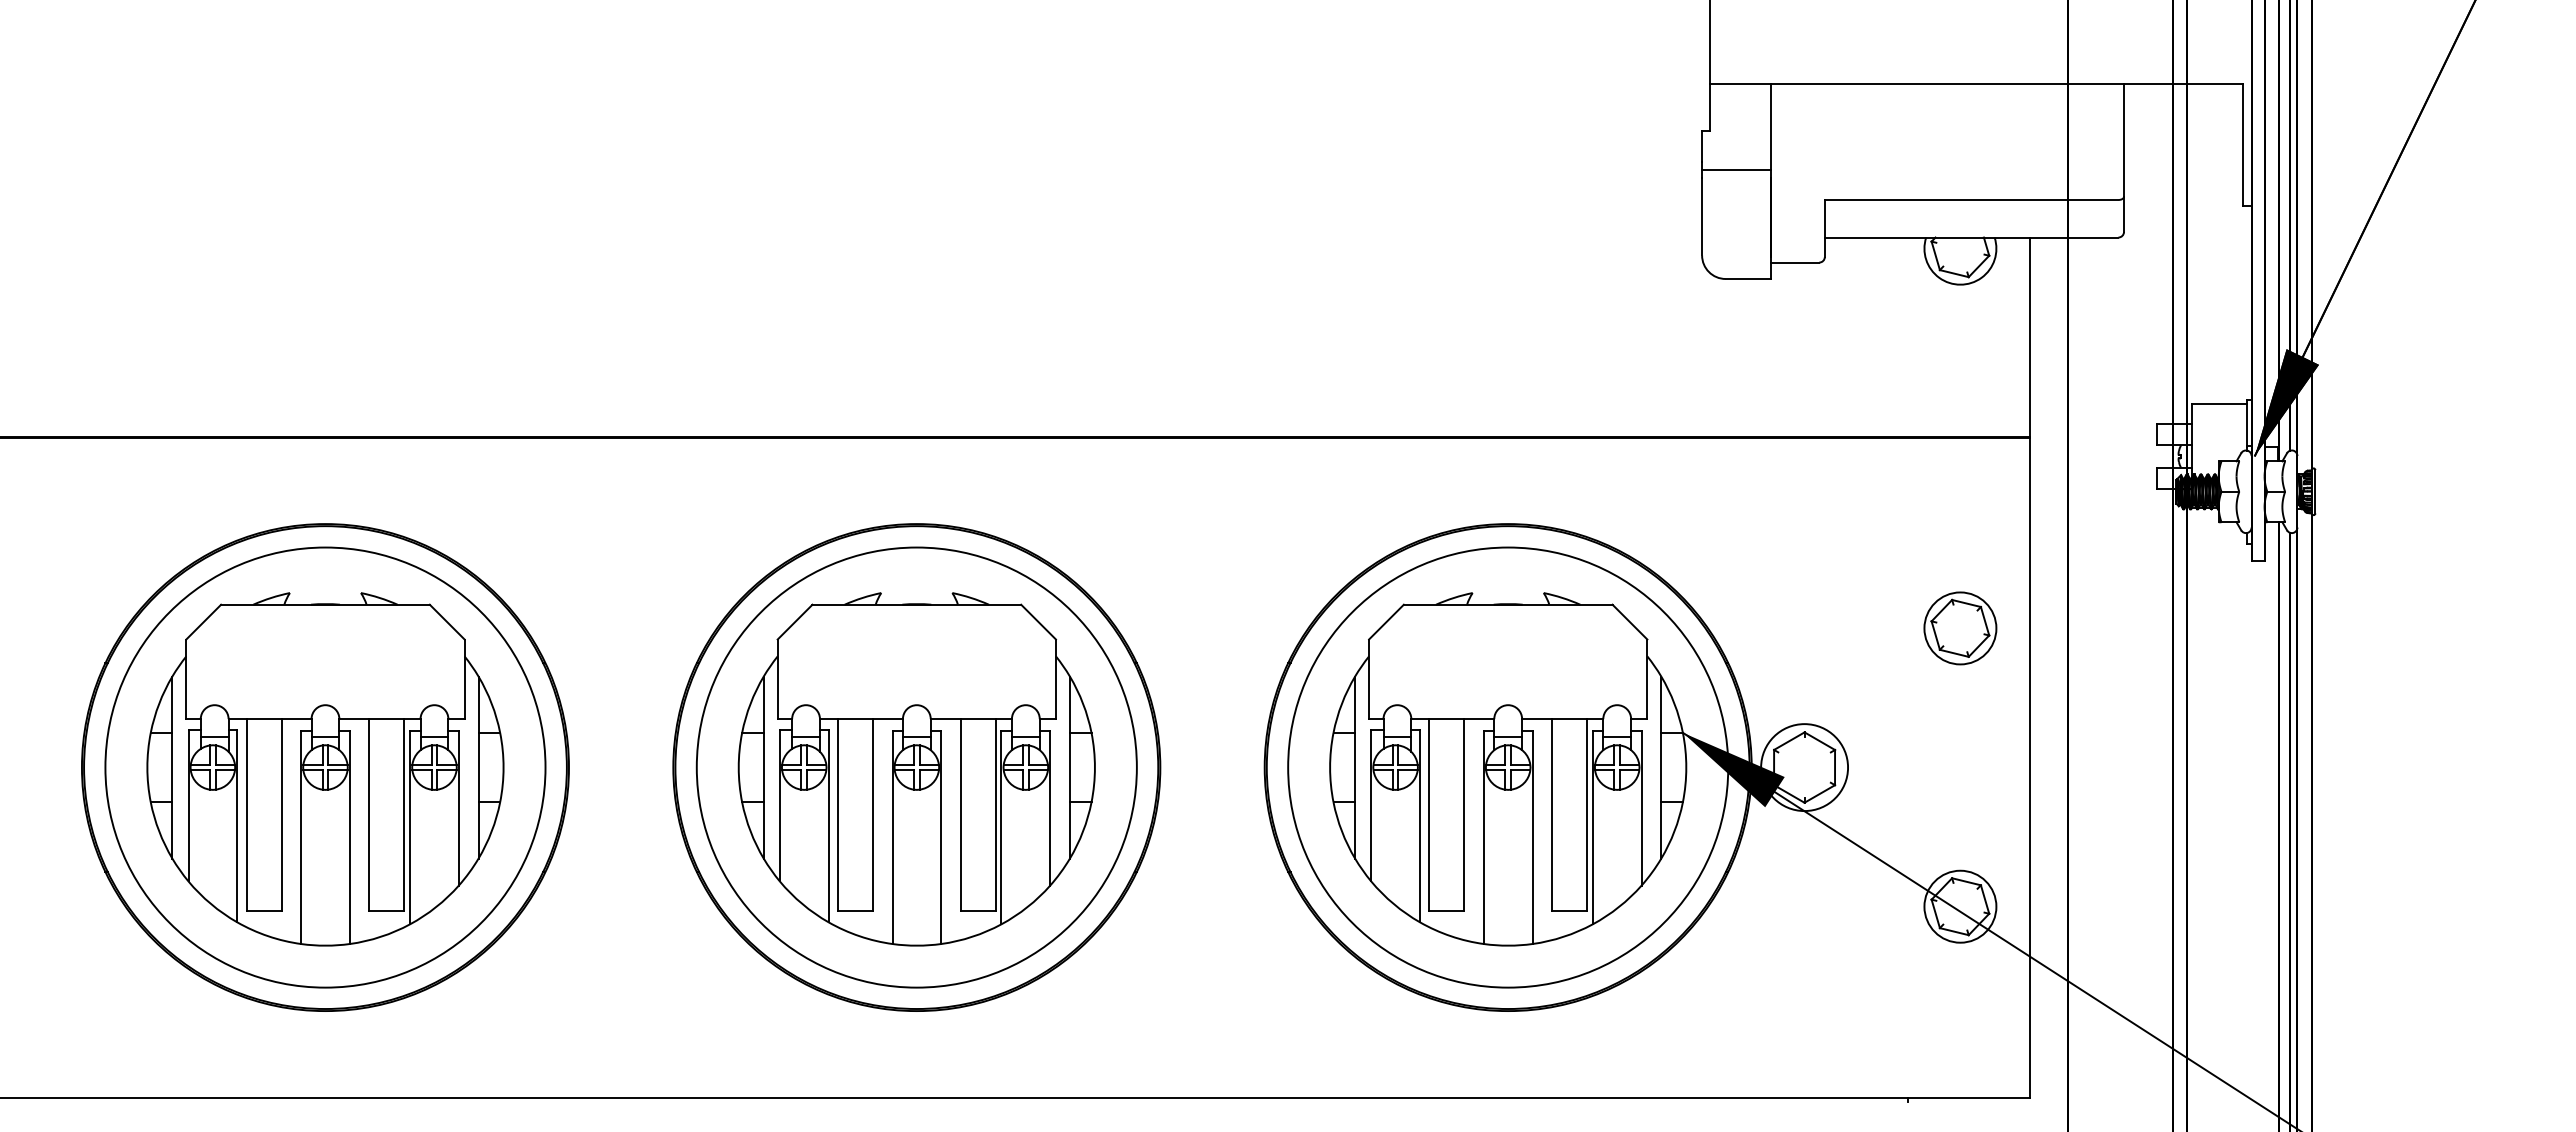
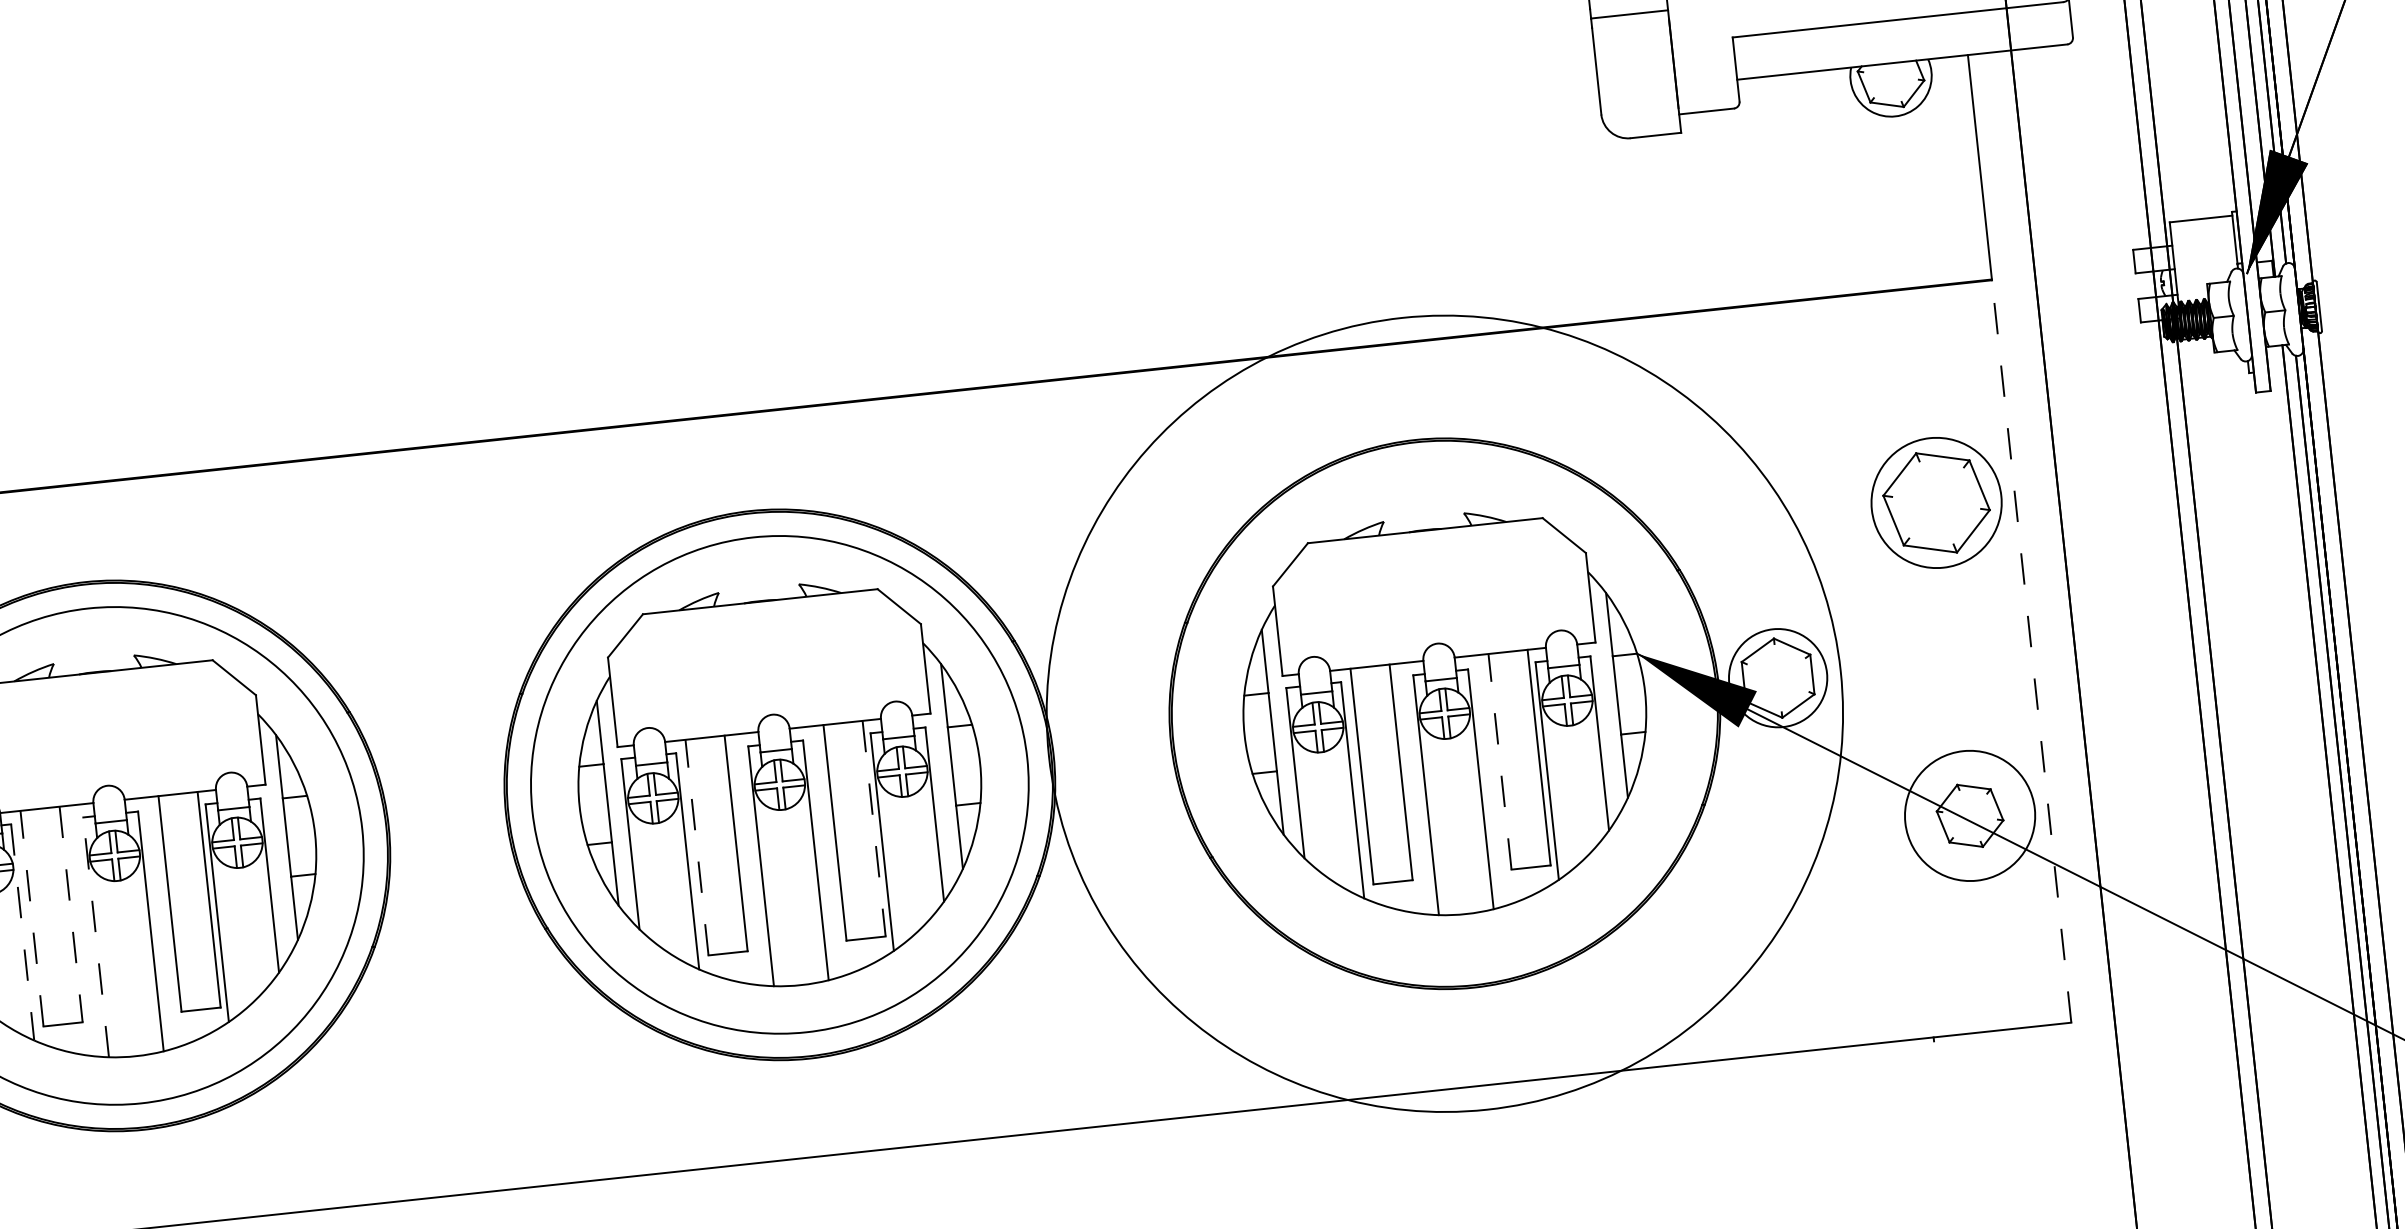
part: (1960, 628) -> (1936, 503), size x1.6
circle: (1508, 767) -> (1445, 713), size x1.6
line: (2030, 767) -> (2032, 650), solid -> dashed
line: (246, 814) -> (31, 918), solid -> dashed
line: (281, 814) -> (71, 913), solid -> dashed
line: (838, 814) -> (697, 847), solid -> dashed
line: (995, 814) -> (873, 828), solid -> dashed
line: (1552, 814) -> (1500, 761), solid -> dashed
line: (237, 826) -> (23, 932), solid -> dashed
line: (301, 837) -> (96, 937), solid -> dashed
circle: (1960, 906) -> (1970, 815), size x1.6

